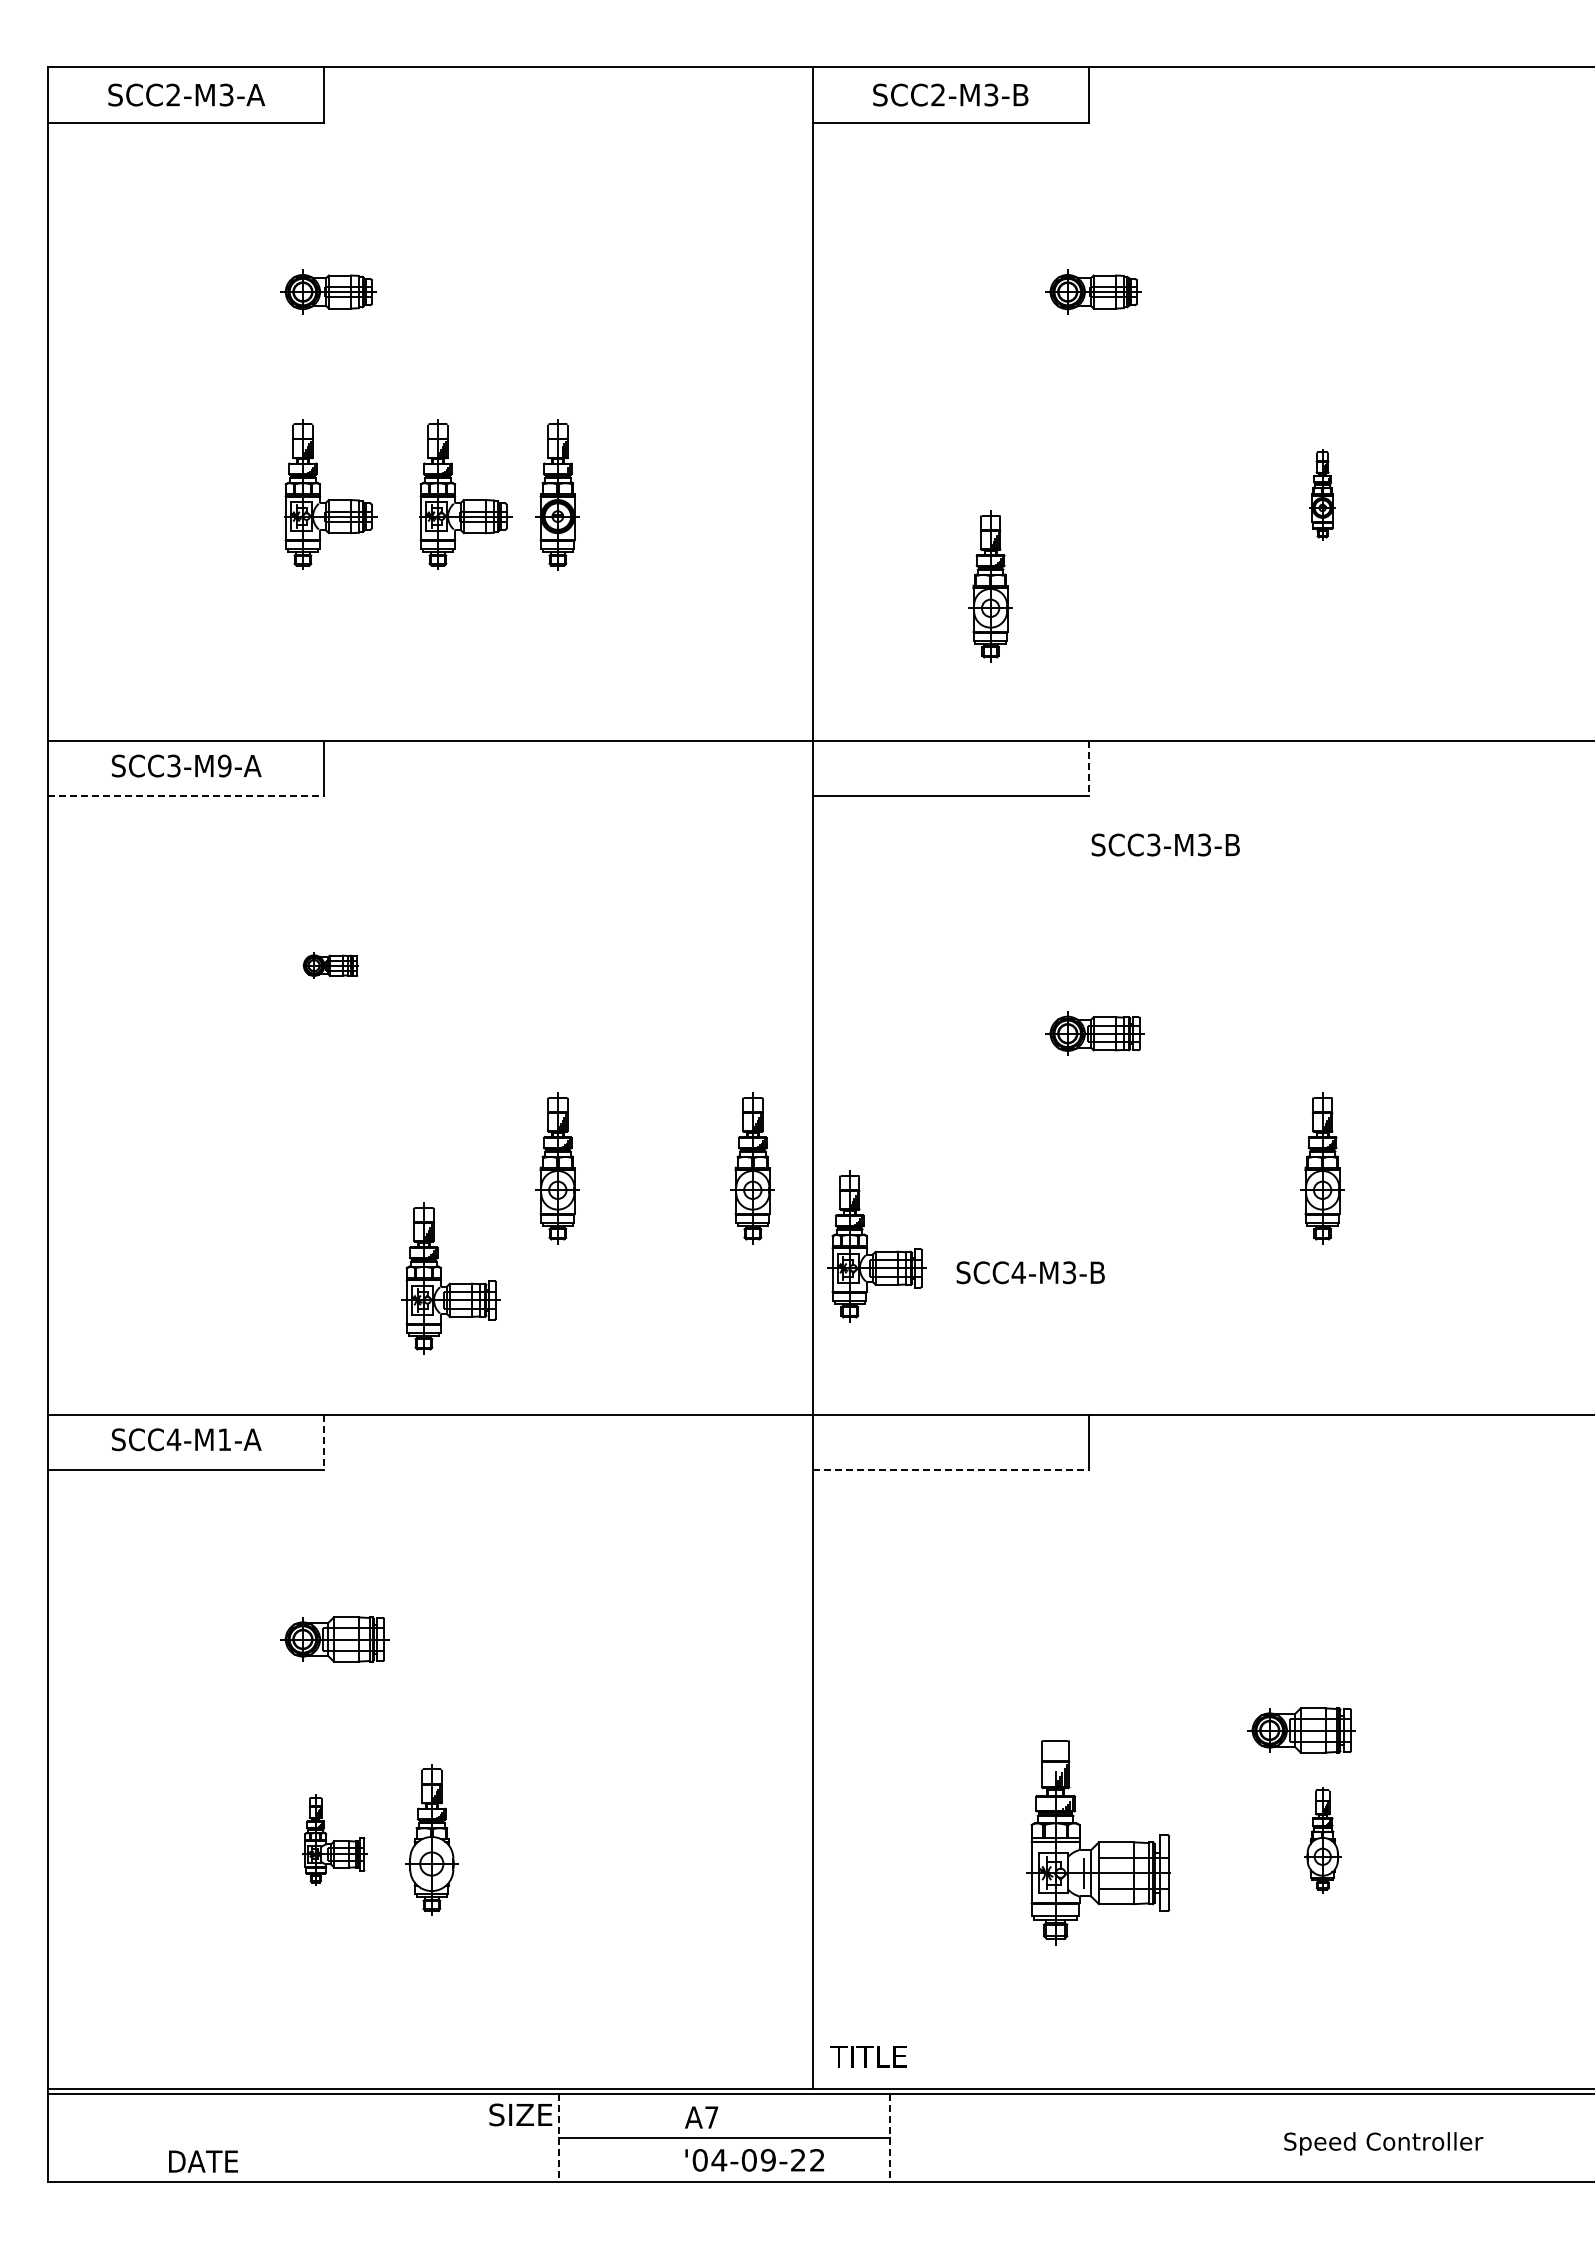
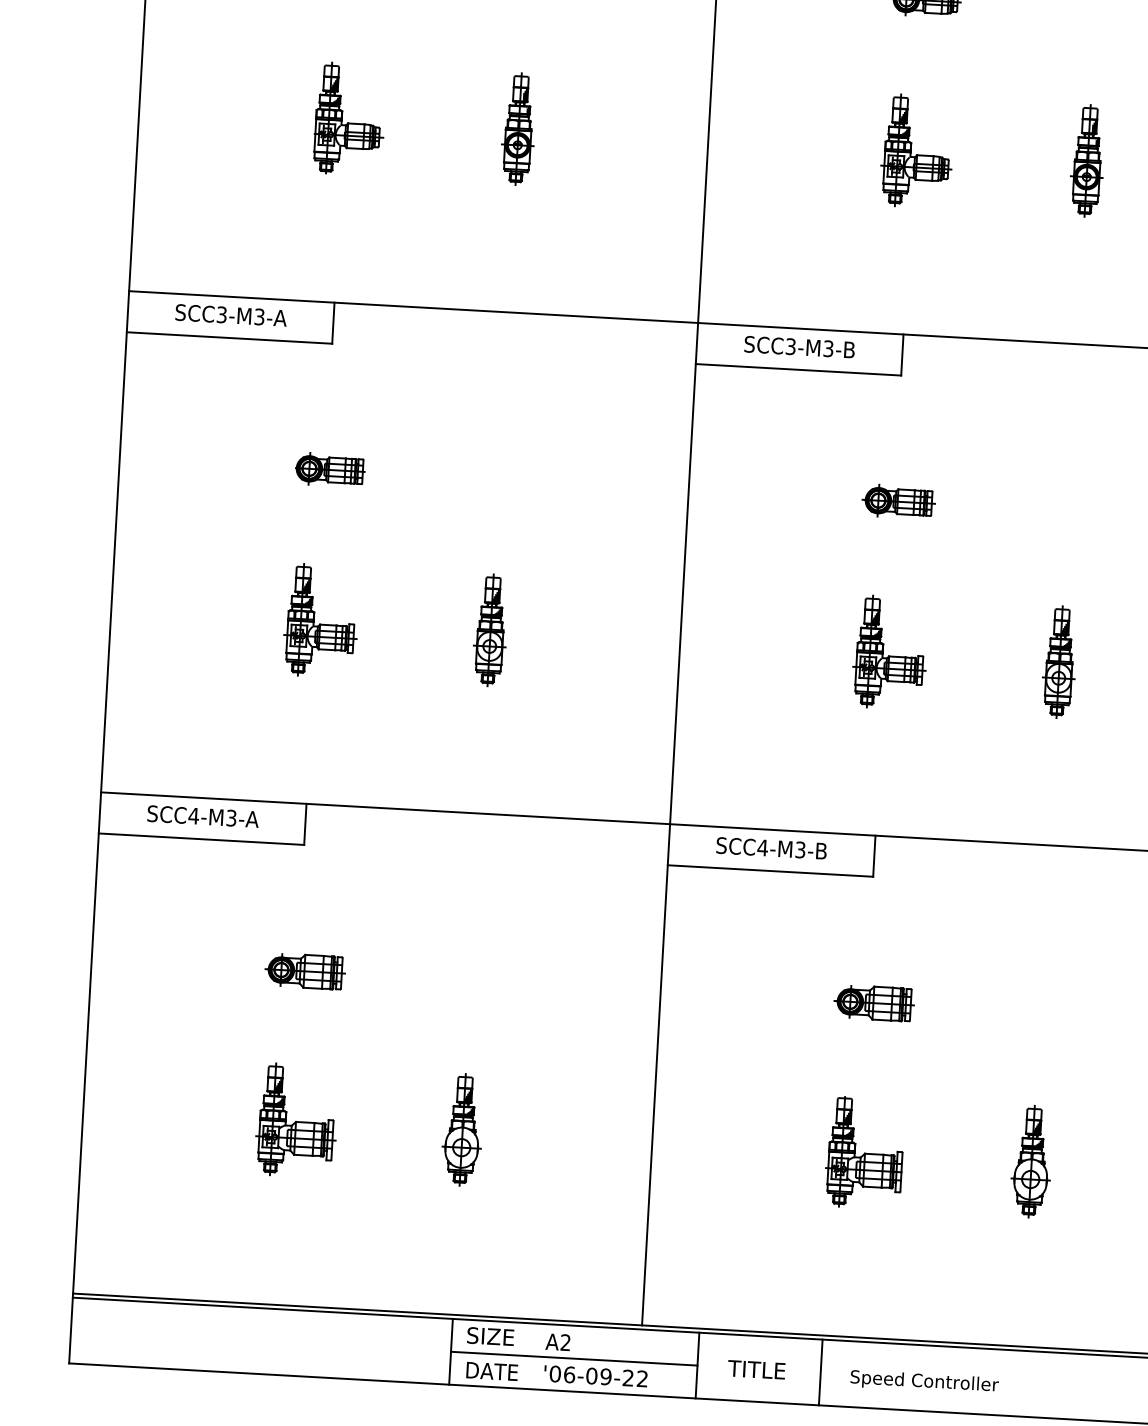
part: (465, 494) -> (450, 125), removed
part: (1093, 494) -> (917, 151), added
part: (1322, 494) -> (1087, 160), size x1.67
part: (990, 586) -> (836, 215), removed
text: (224, 765) -> (259, 316), SCC3-M9-A -> SCC3-M3-A
line: (1088, 768) -> (902, 354), dashed -> solid
line: (186, 796) -> (229, 338), dashed -> solid
text: (1165, 844) -> (799, 346), moved
part: (330, 965) -> (329, 469), size x1.67
part: (1094, 1033) -> (898, 501), moved
part: (752, 1168) -> (635, 638), removed
part: (876, 1246) -> (889, 652), moved
text: (1030, 1272) -> (771, 848), moved
part: (450, 1278) -> (320, 620), moved
text: (224, 1439) -> (231, 818), SCC4-M1-A -> SCC4-M3-A
line: (324, 1442) -> (305, 824), dashed -> solid
line: (951, 1470) -> (770, 871), dashed -> solid
part: (1301, 1730) -> (874, 1003), moved
part: (334, 1839) -> (296, 1120), size x1.67
part: (431, 1839) -> (462, 1129), moved
part: (1322, 1839) -> (1031, 1161), size x1.43
part: (1097, 1840) -> (864, 1152), size x0.71
text: (868, 2056) -> (756, 1369), moved
text: (520, 2114) -> (490, 1336), moved
text: (711, 2117) -> (565, 1342), A7 -> A2
line: (558, 2138) -> (450, 1351), dashed -> solid
line: (890, 2138) -> (697, 1365), dashed -> solid
line: (1055, 2138) -> (820, 1372), added
text: (1383, 2143) -> (924, 1382), moved
text: (719, 2160) -> (569, 1374), '04-09-22 -> '06-09-22
text: (203, 2161) -> (492, 1371), moved

